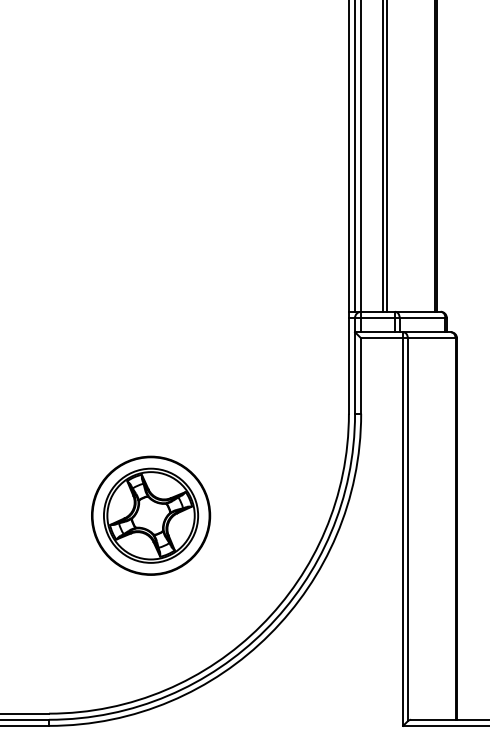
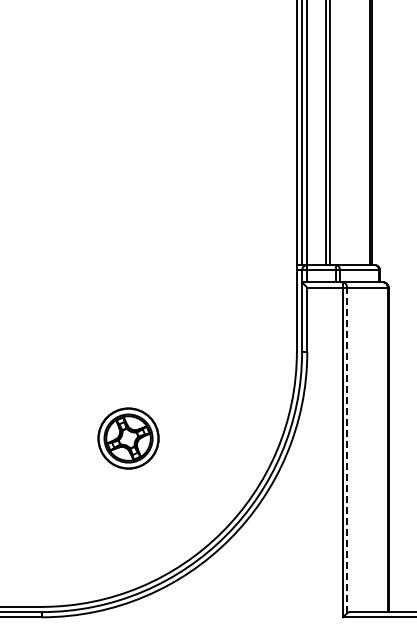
part: (150, 515) -> (128, 438), size x0.6
line: (408, 529) -> (347, 450), solid -> dashed

